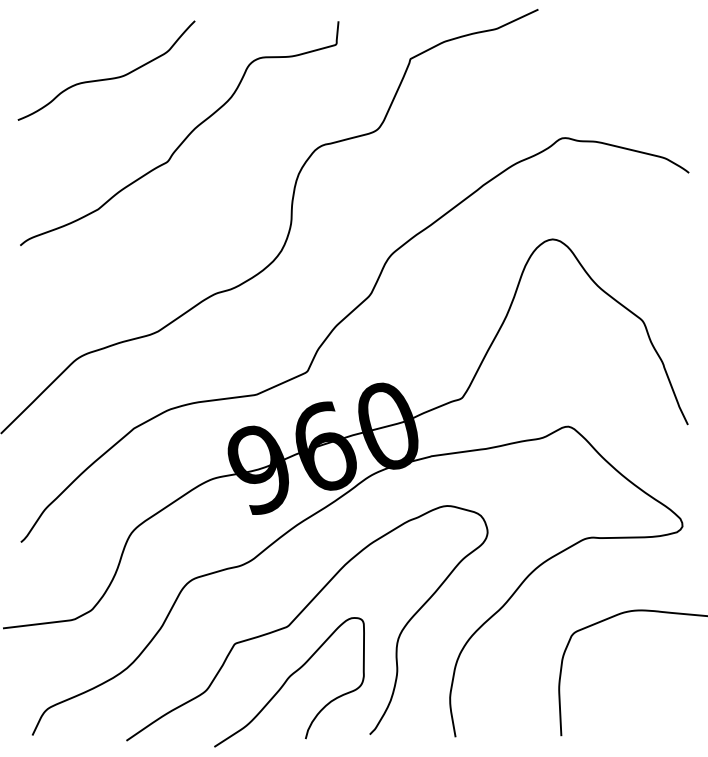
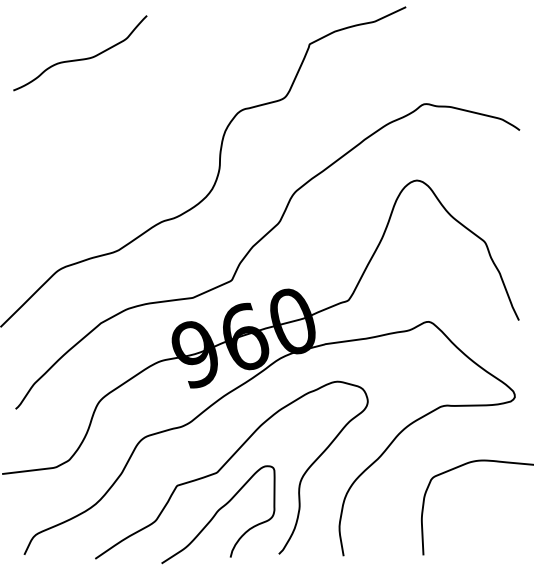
curve: (184, 138) -> (139, 104), removed

